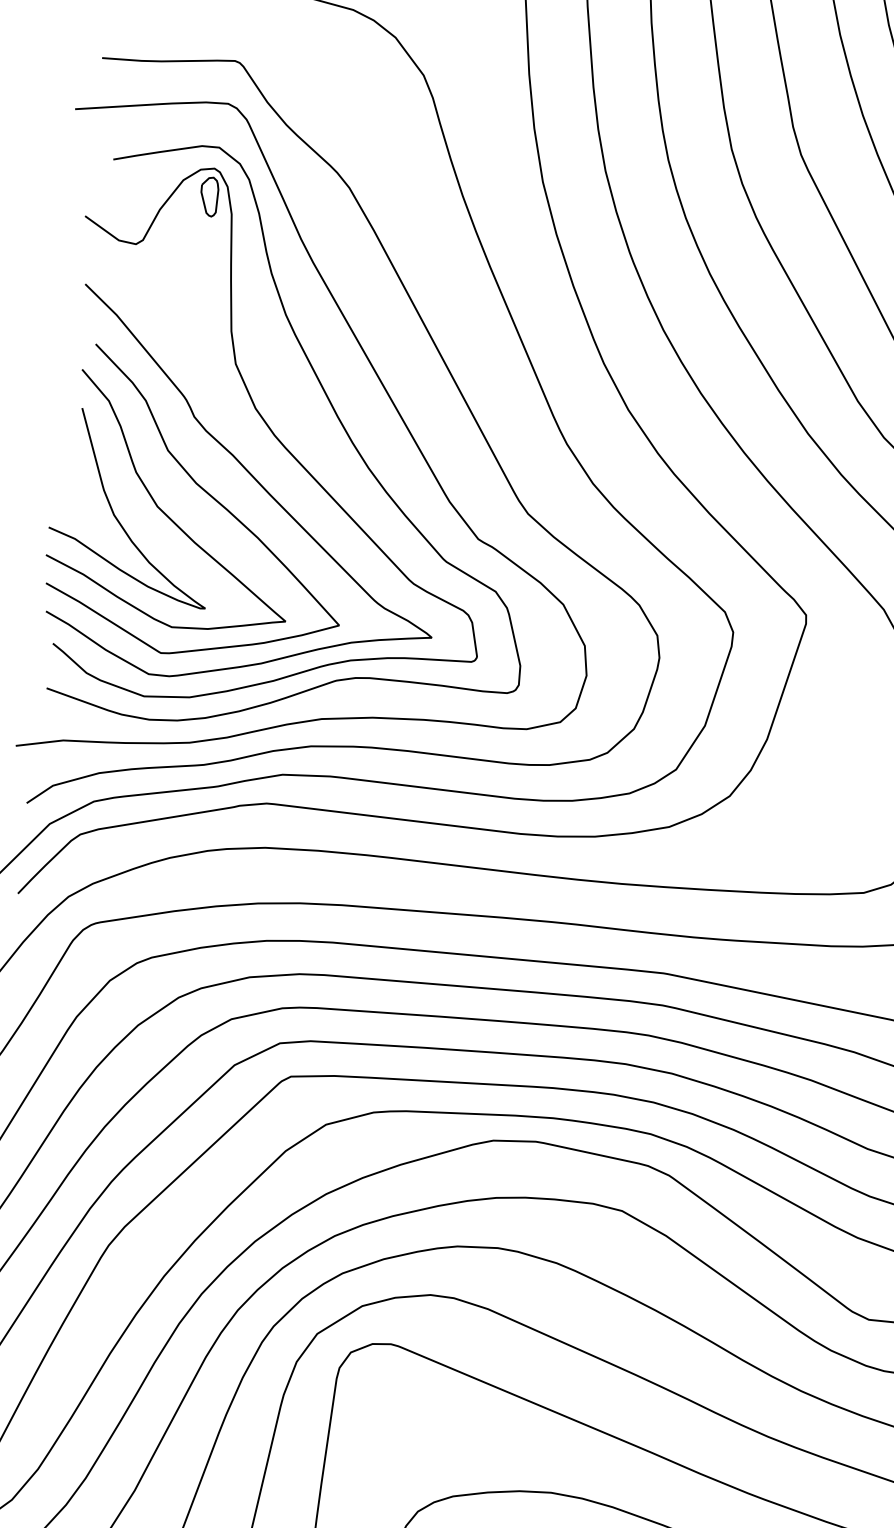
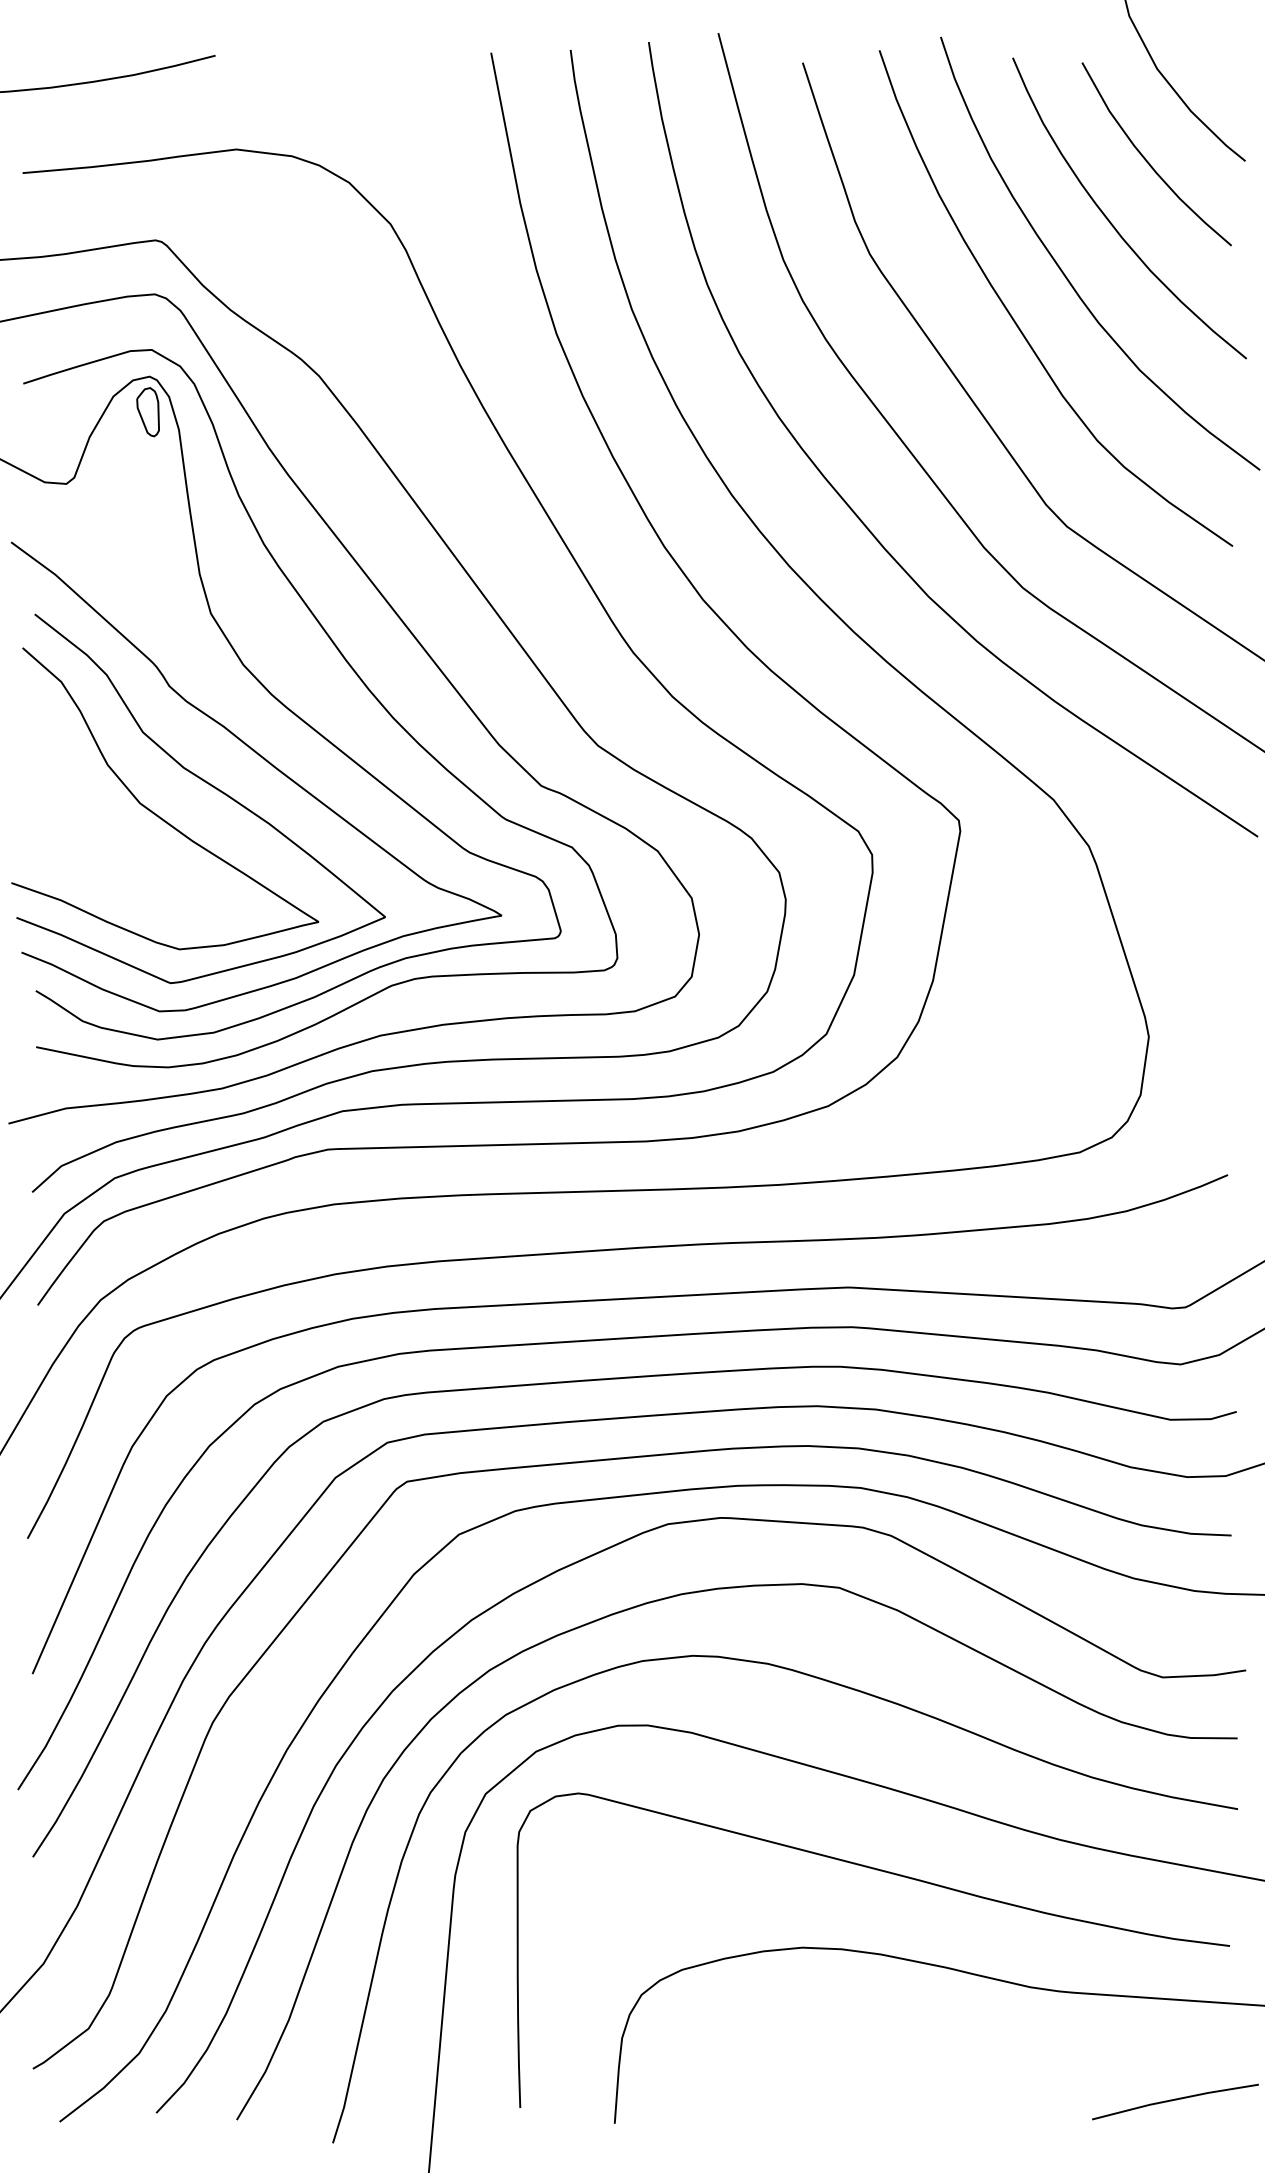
curve: (117, 517) -> (92, 824), removed

